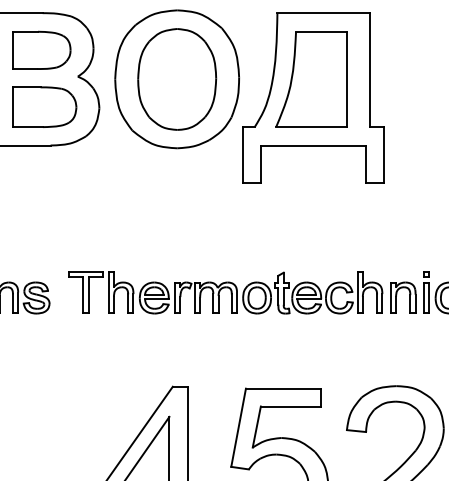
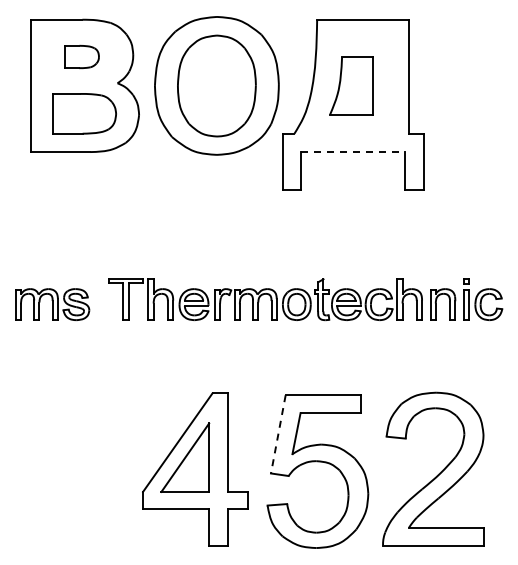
part: (41, 49) -> (81, 56), size x0.6
part: (311, 78) -> (351, 85), size x0.6
line: (313, 145) -> (353, 152), solid -> dashed
line: (238, 427) -> (278, 434), solid -> dashed

